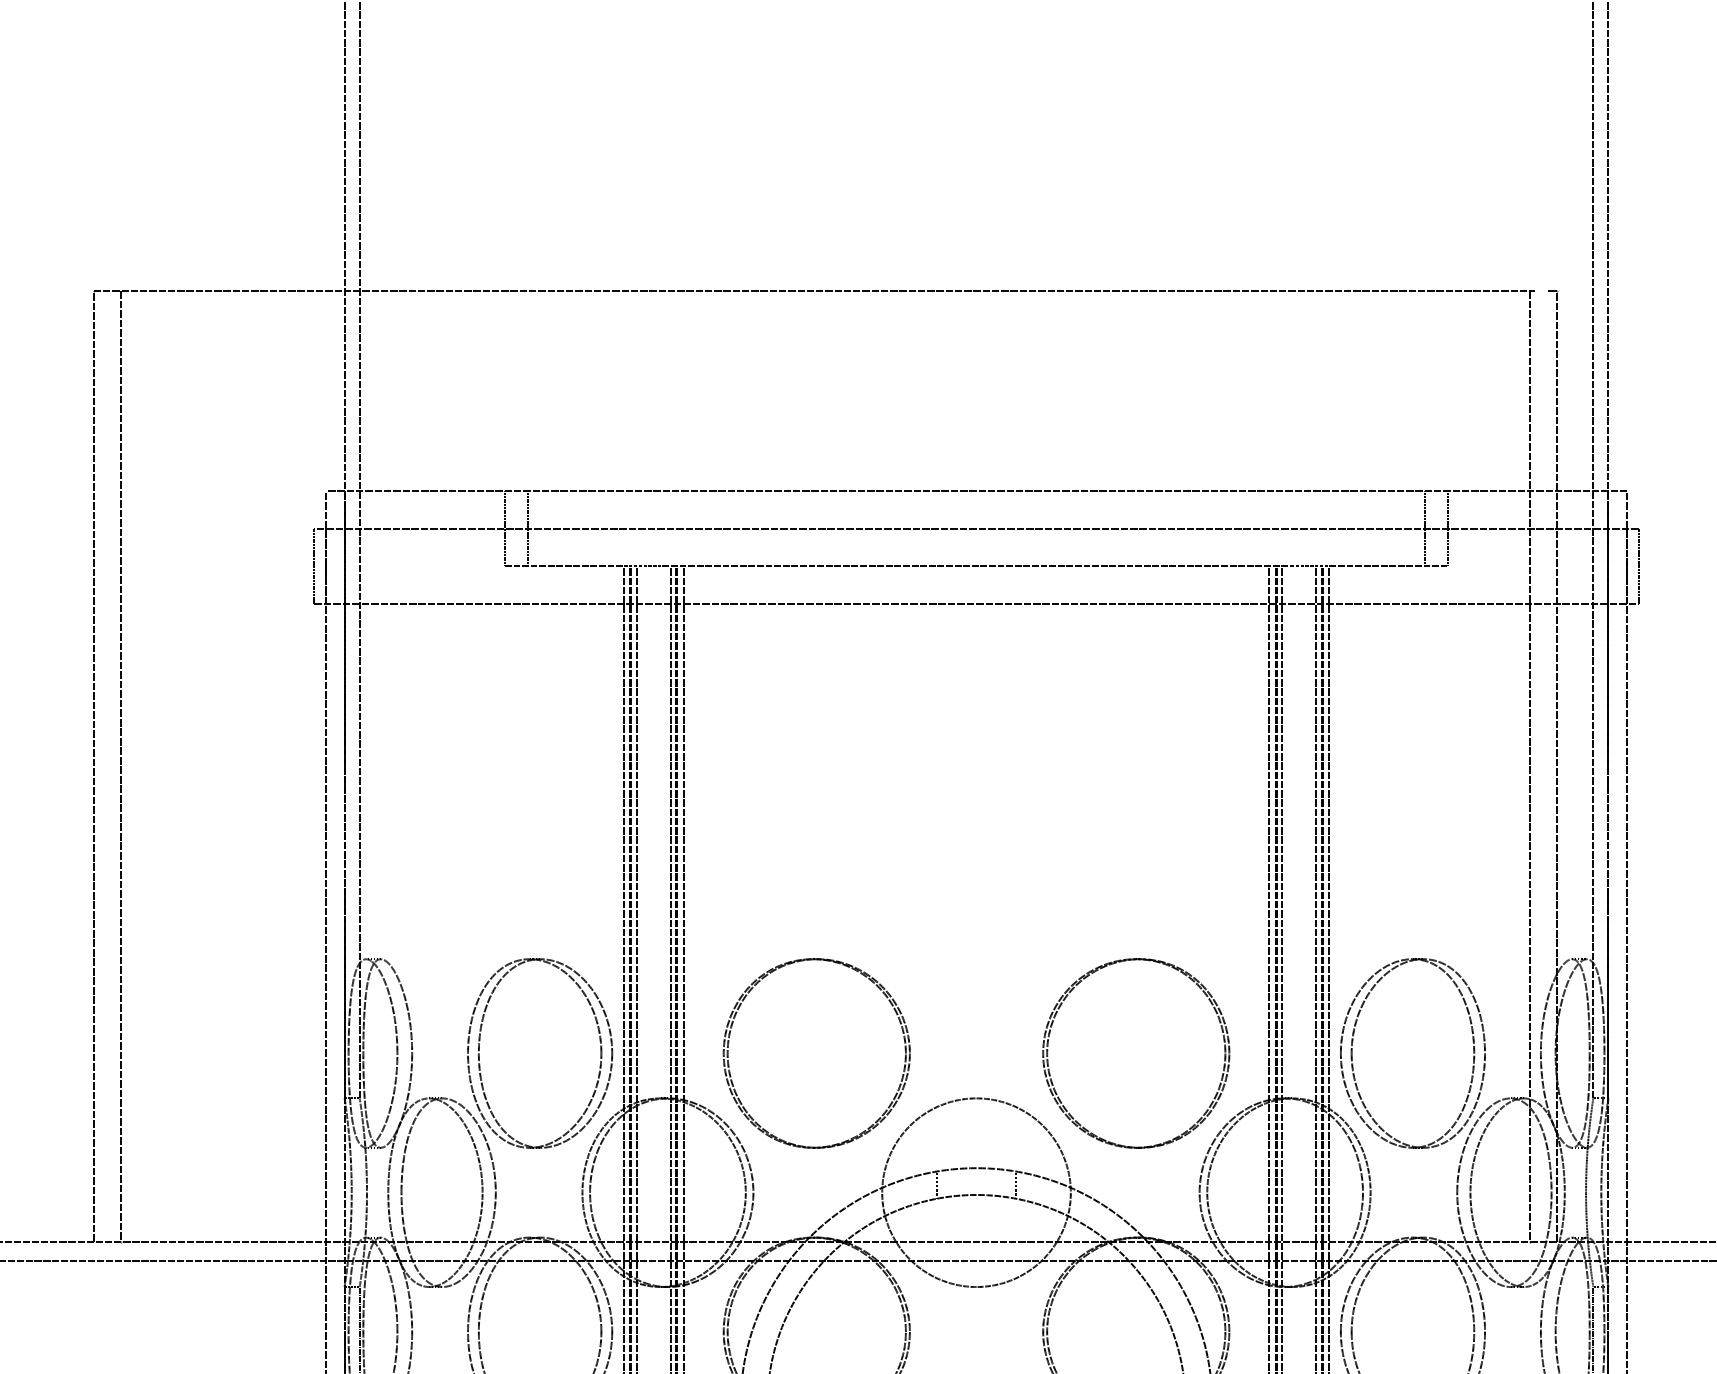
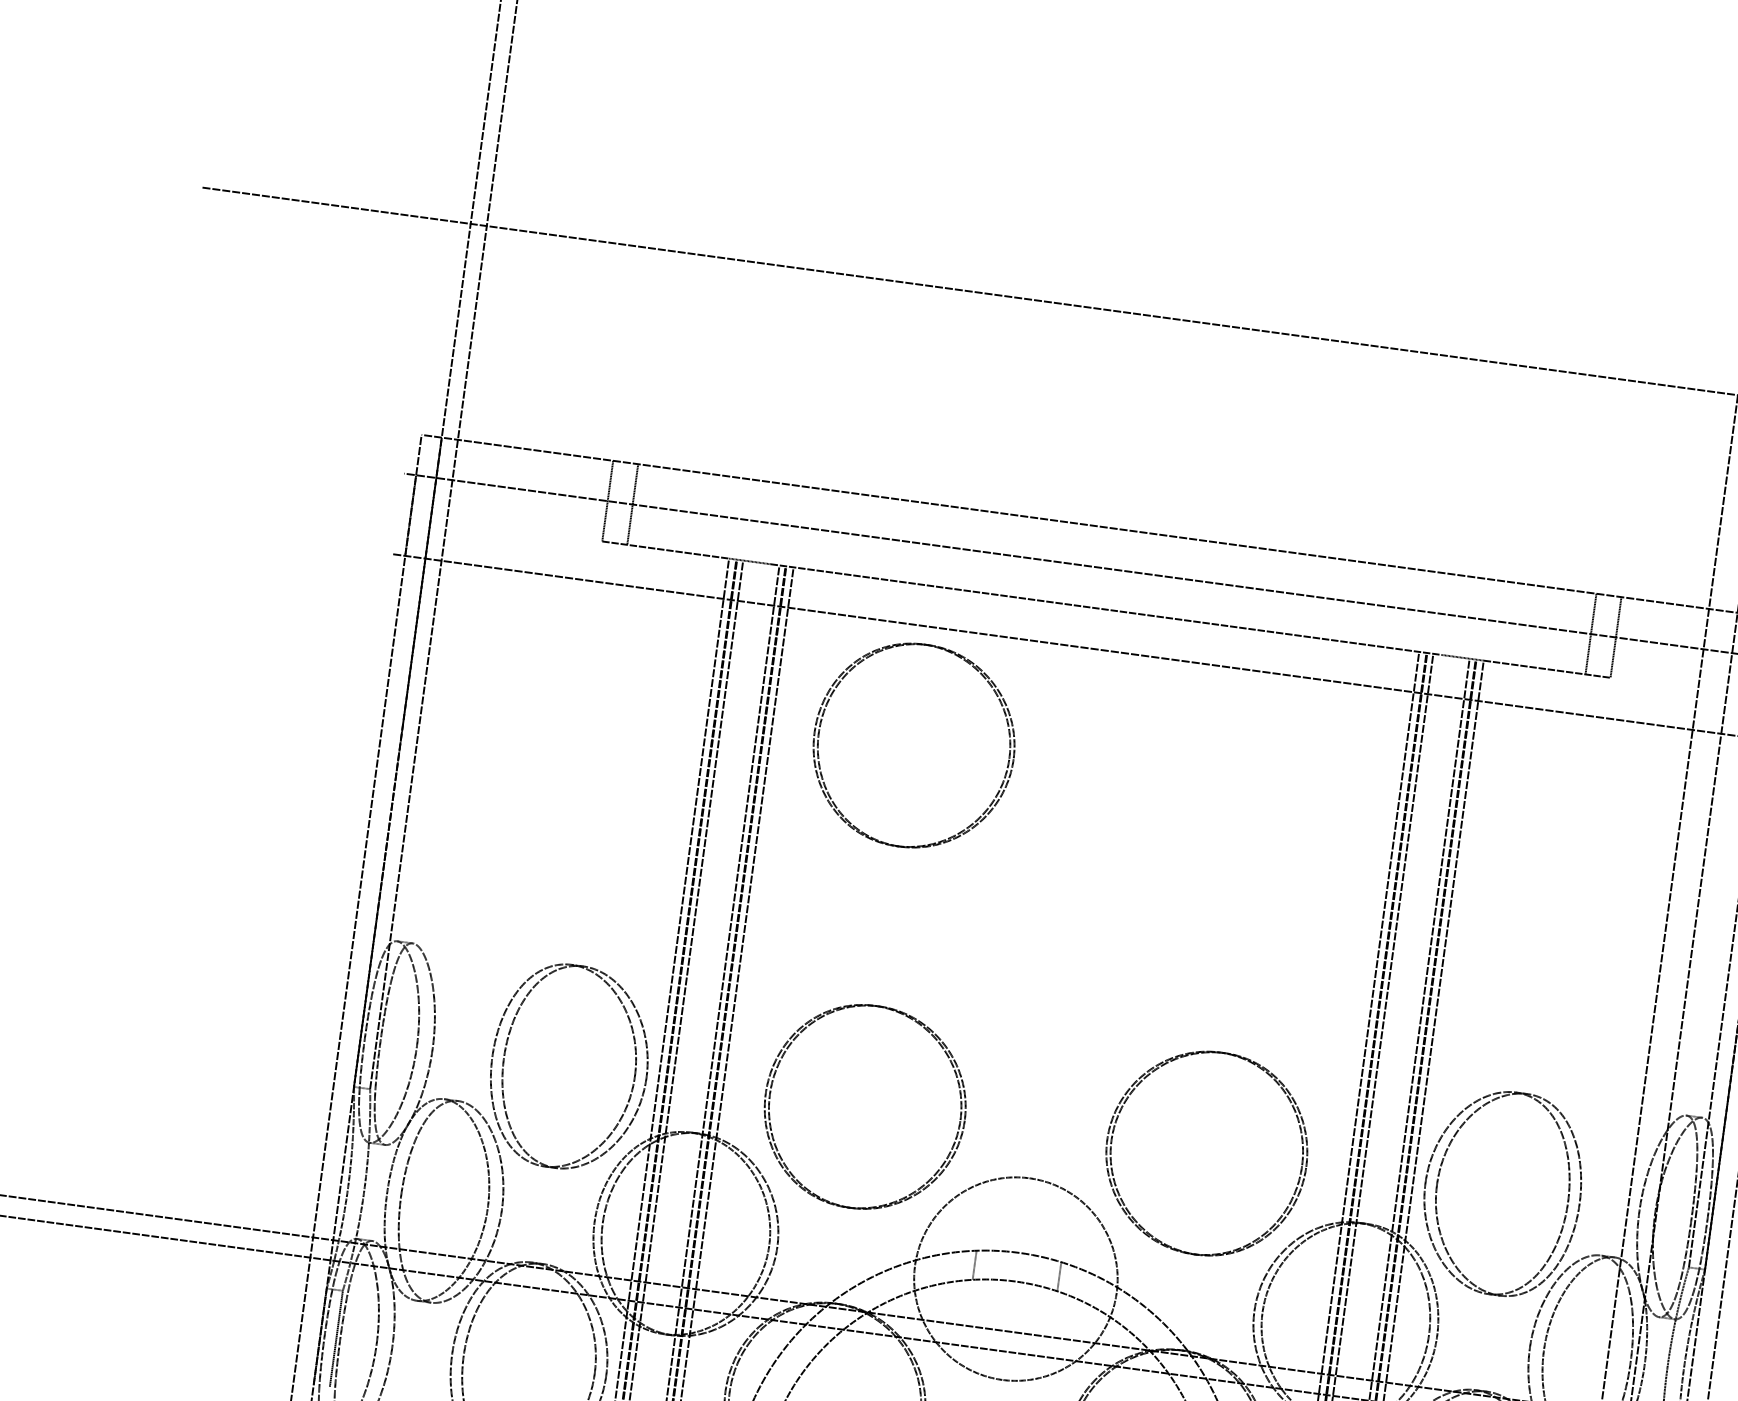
line: (314, 566) -> (398, 513), removed
part: (729, 705) -> (822, 722), added
line: (93, 766) -> (133, 695), removed
line: (120, 766) -> (162, 699), removed

